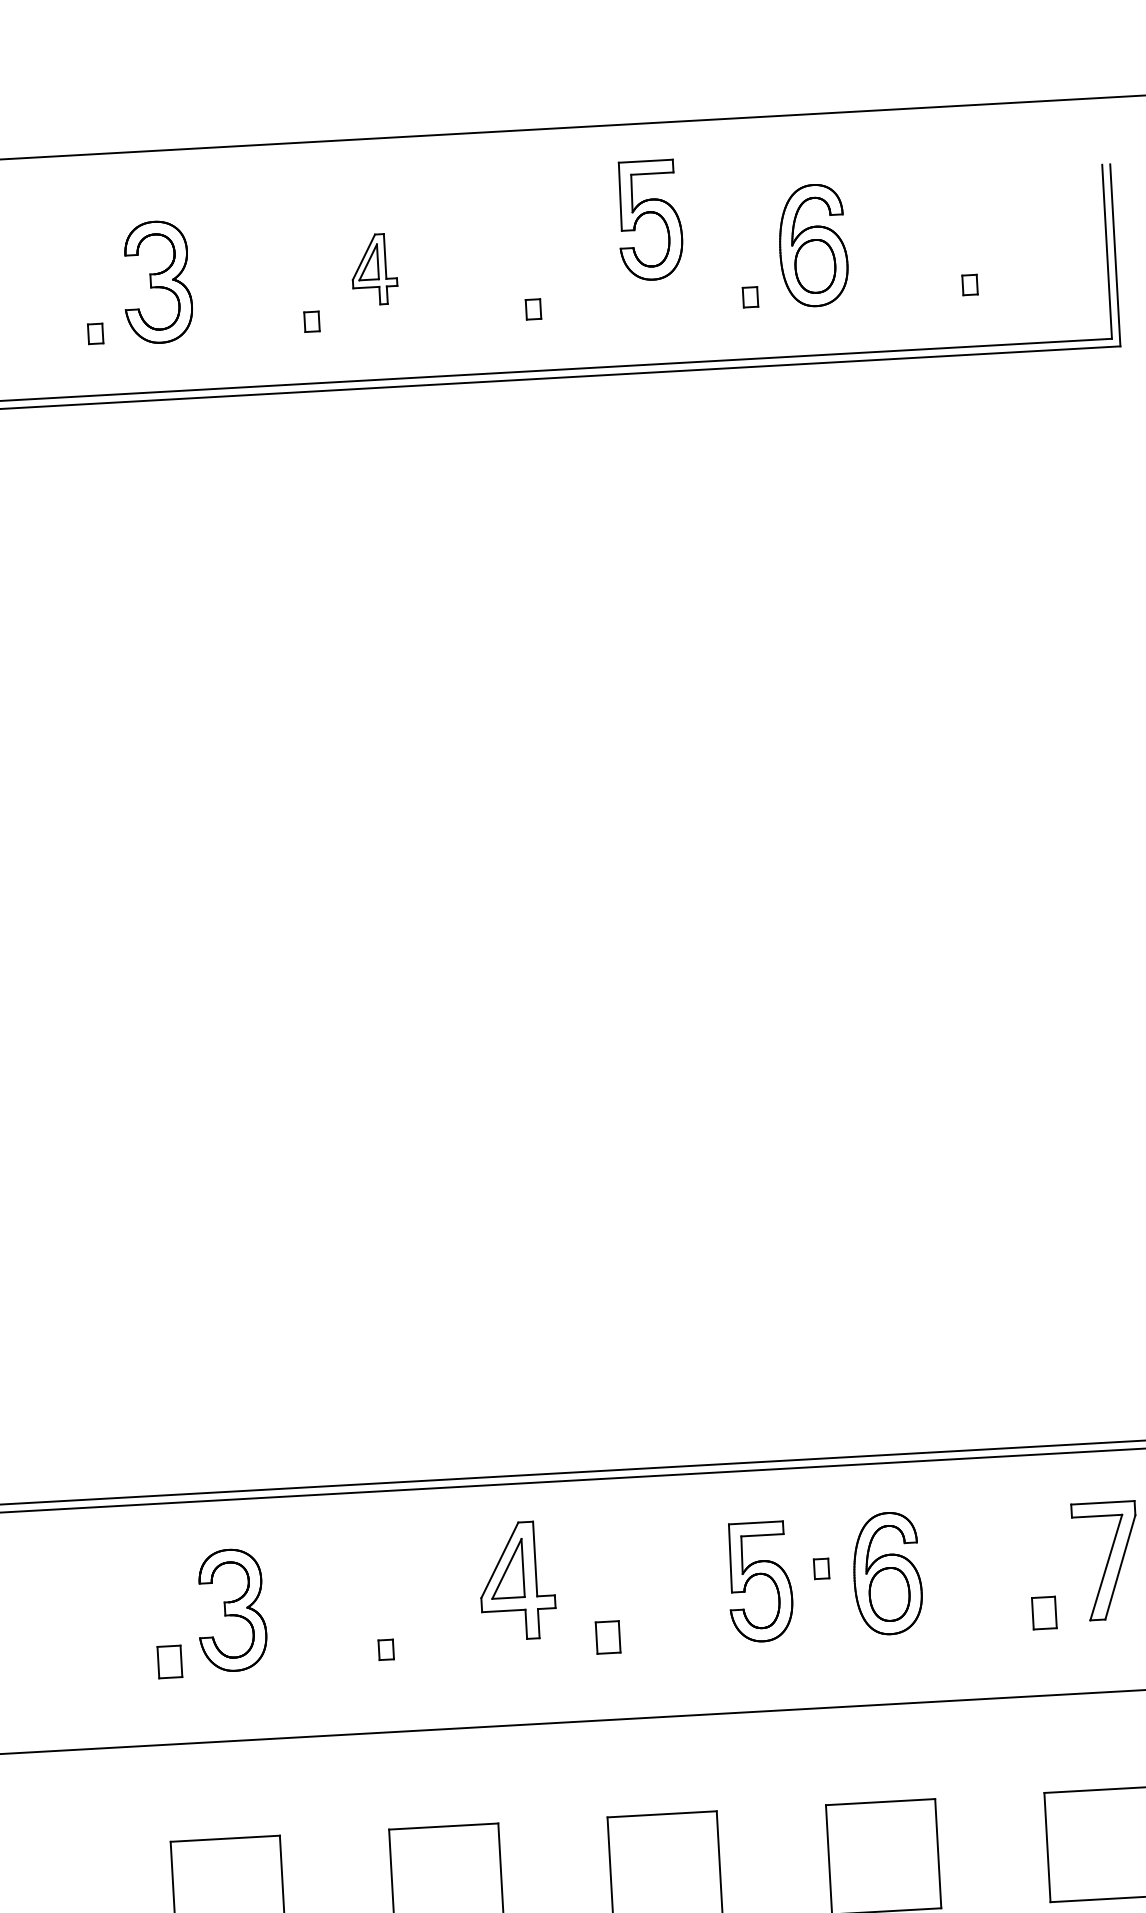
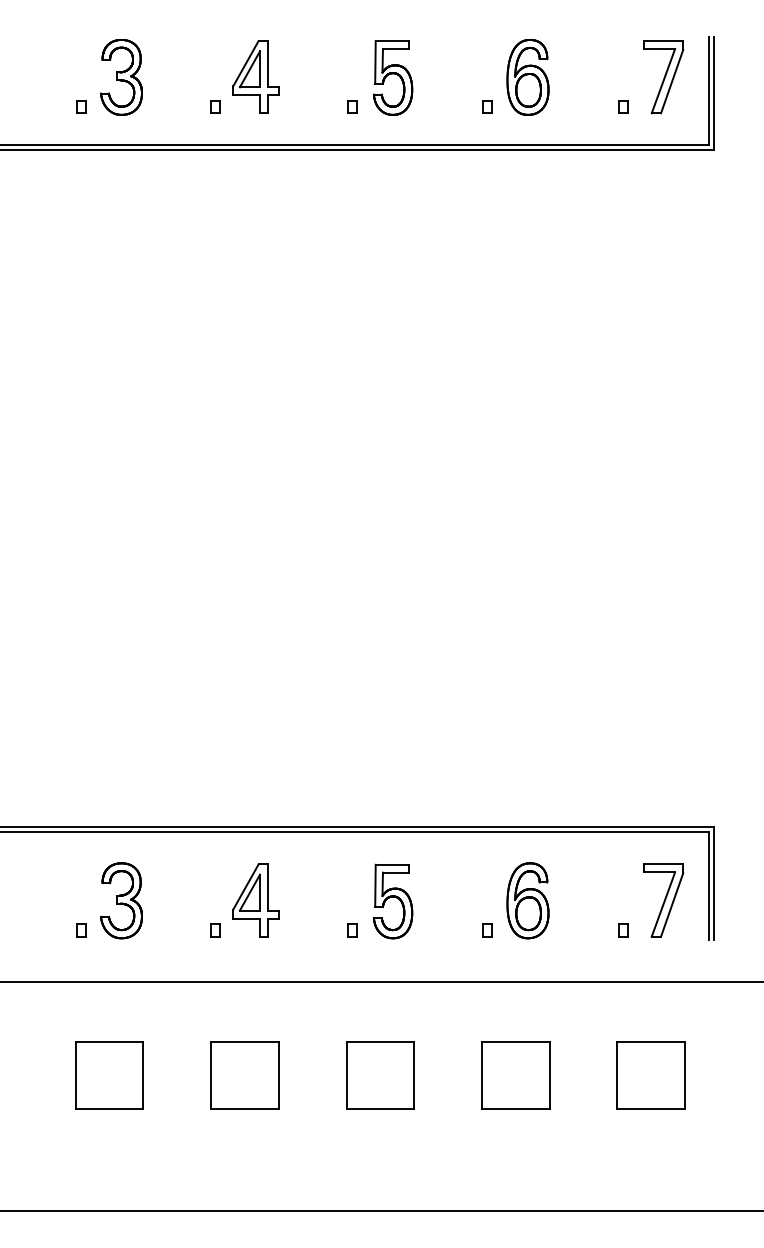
part: (650, 219) -> (393, 77), moved
part: (1031, 233) -> (663, 77), added
part: (373, 268) -> (255, 76), size x1.67
part: (821, 1568) -> (487, 930), moved
part: (516, 1581) -> (255, 900), moved
part: (760, 1581) -> (393, 901), moved
part: (1044, 1613) -> (623, 930), size x0.62
part: (607, 1637) -> (352, 930), size x0.62
part: (169, 1661) -> (81, 930), size x0.62

